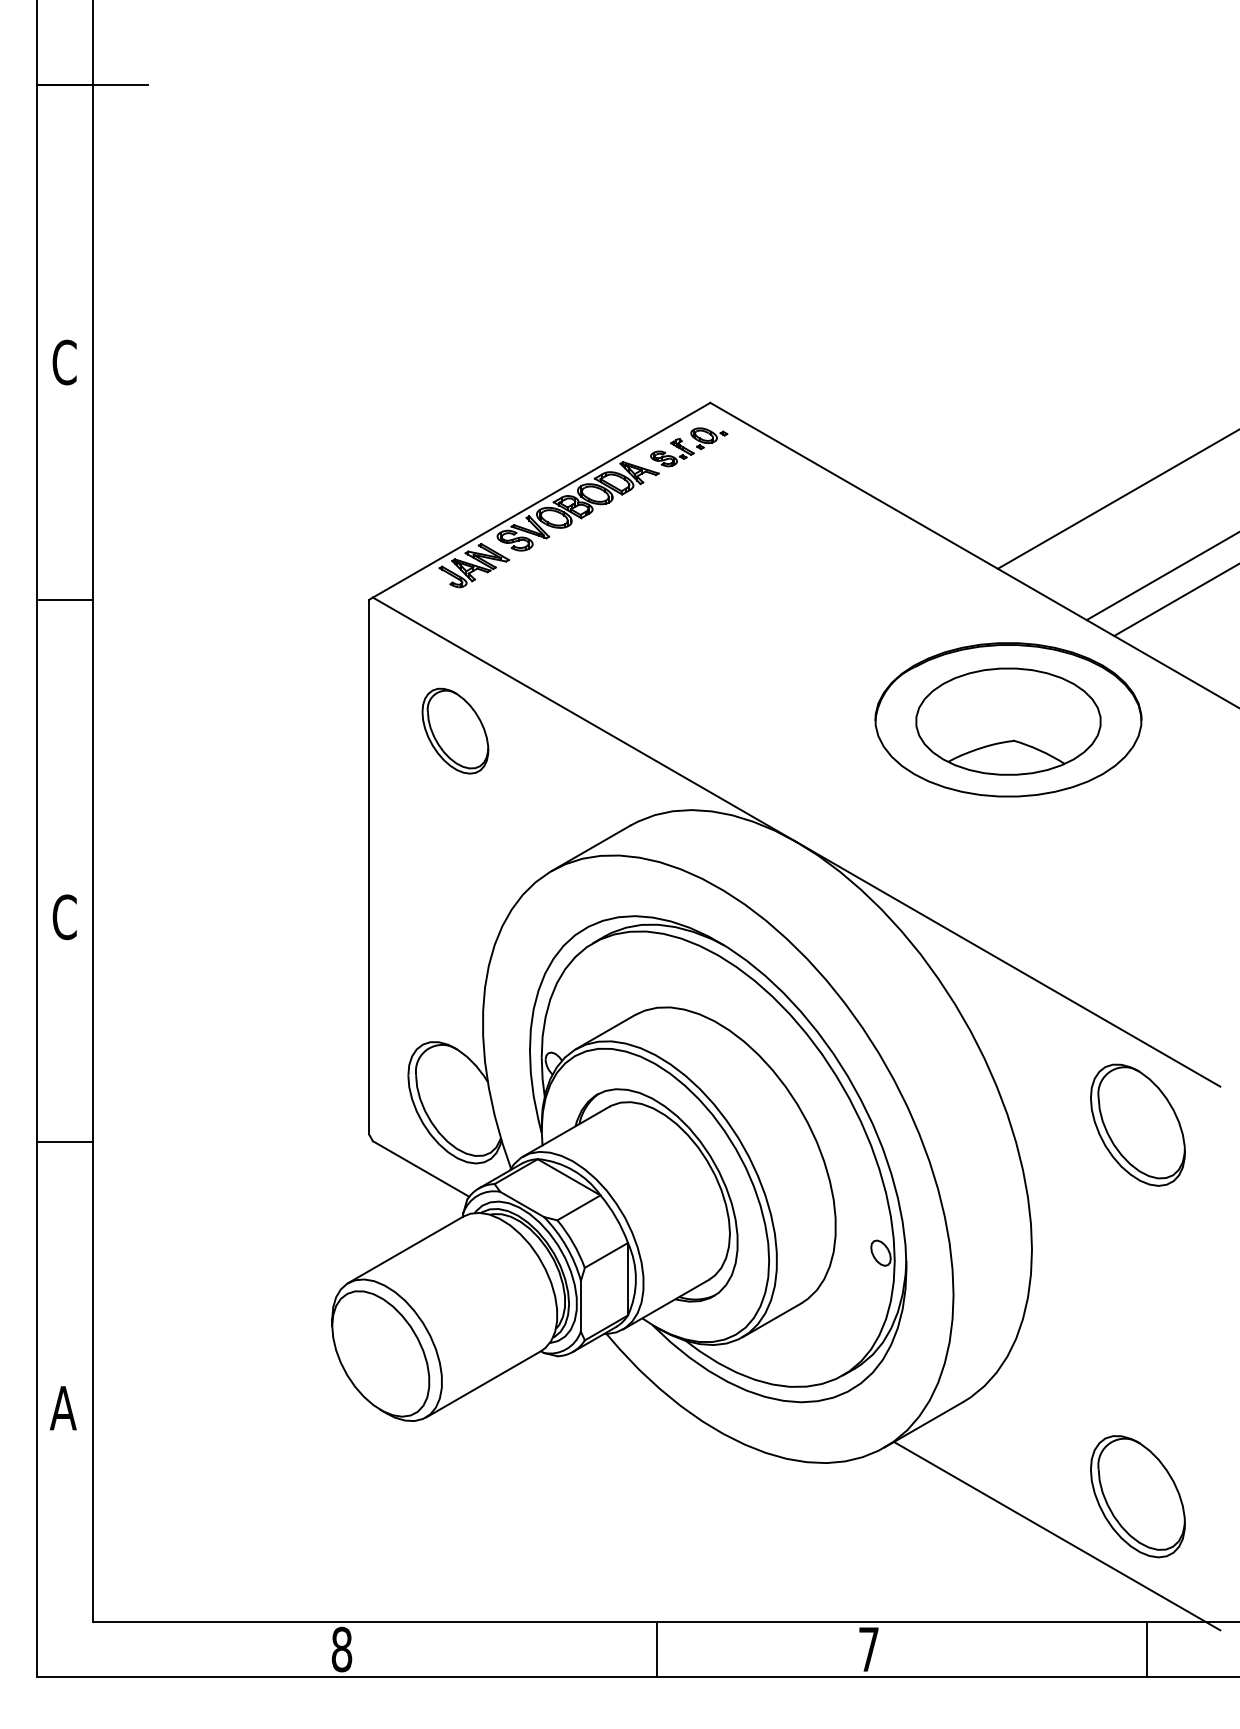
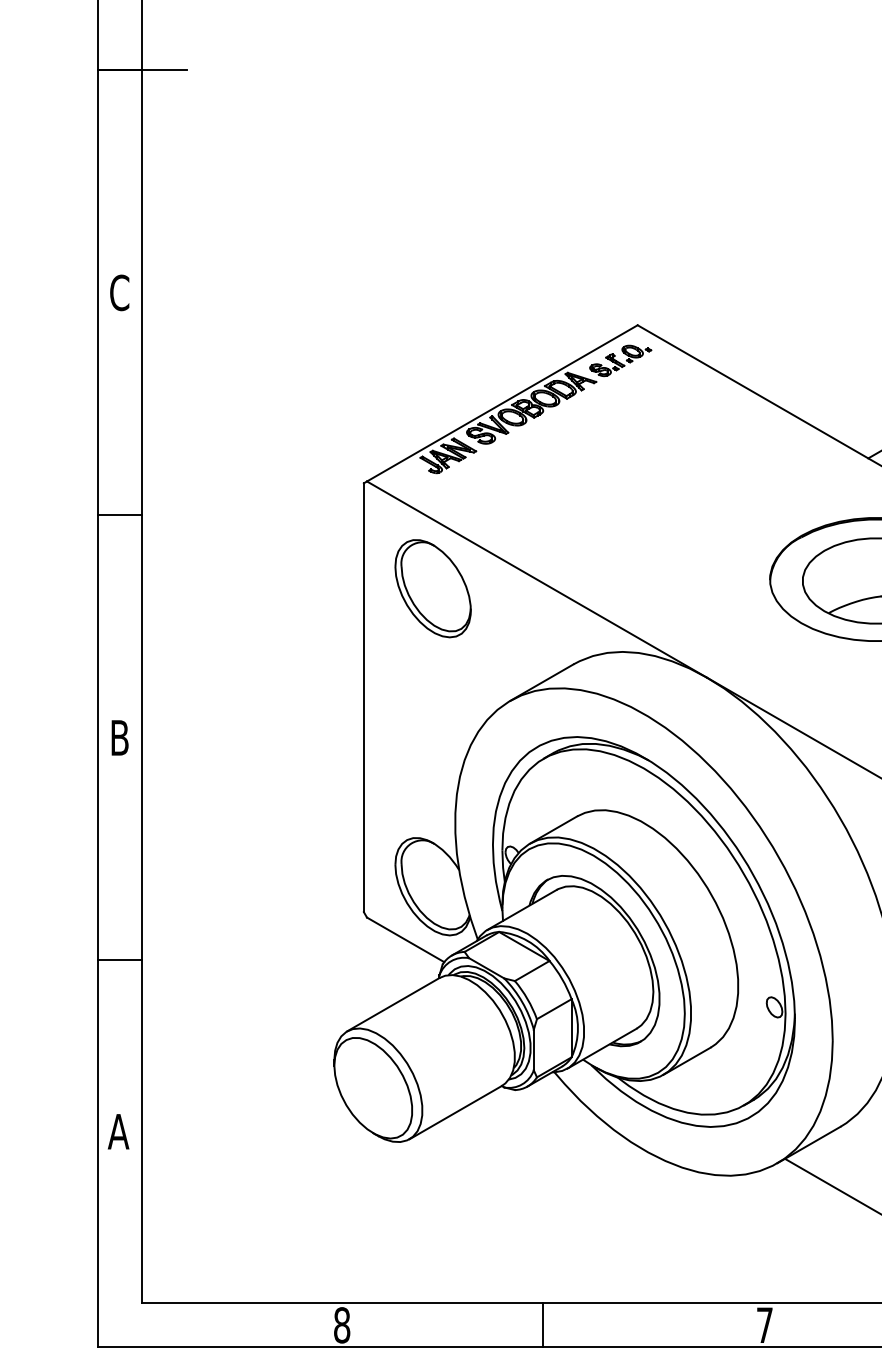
line: (64, 599) -> (119, 515), moved
part: (455, 730) -> (433, 588), size x1.43
text: (64, 917) -> (119, 738), C -> B
line: (64, 1142) -> (119, 960), moved
line: (657, 1649) -> (543, 1325), moved

